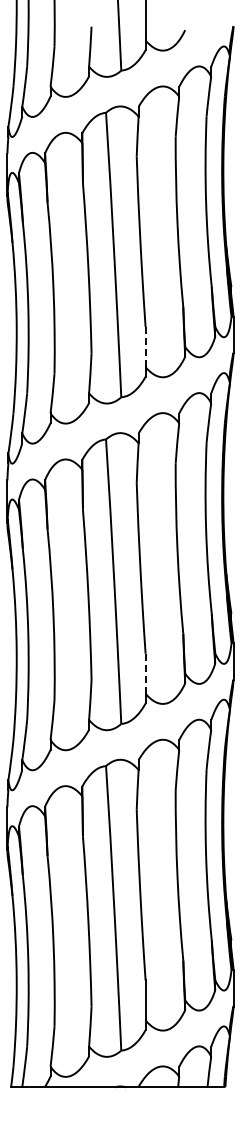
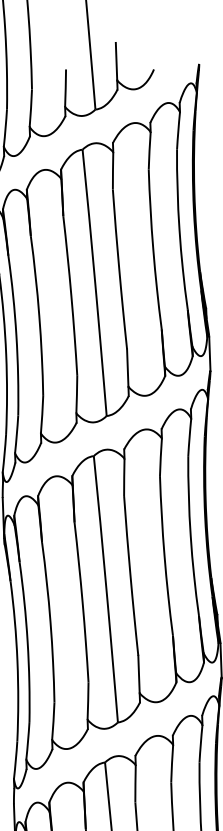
line: (145, 347) -> (127, 368), dashed -> solid
line: (145, 673) -> (138, 674), dashed -> solid

